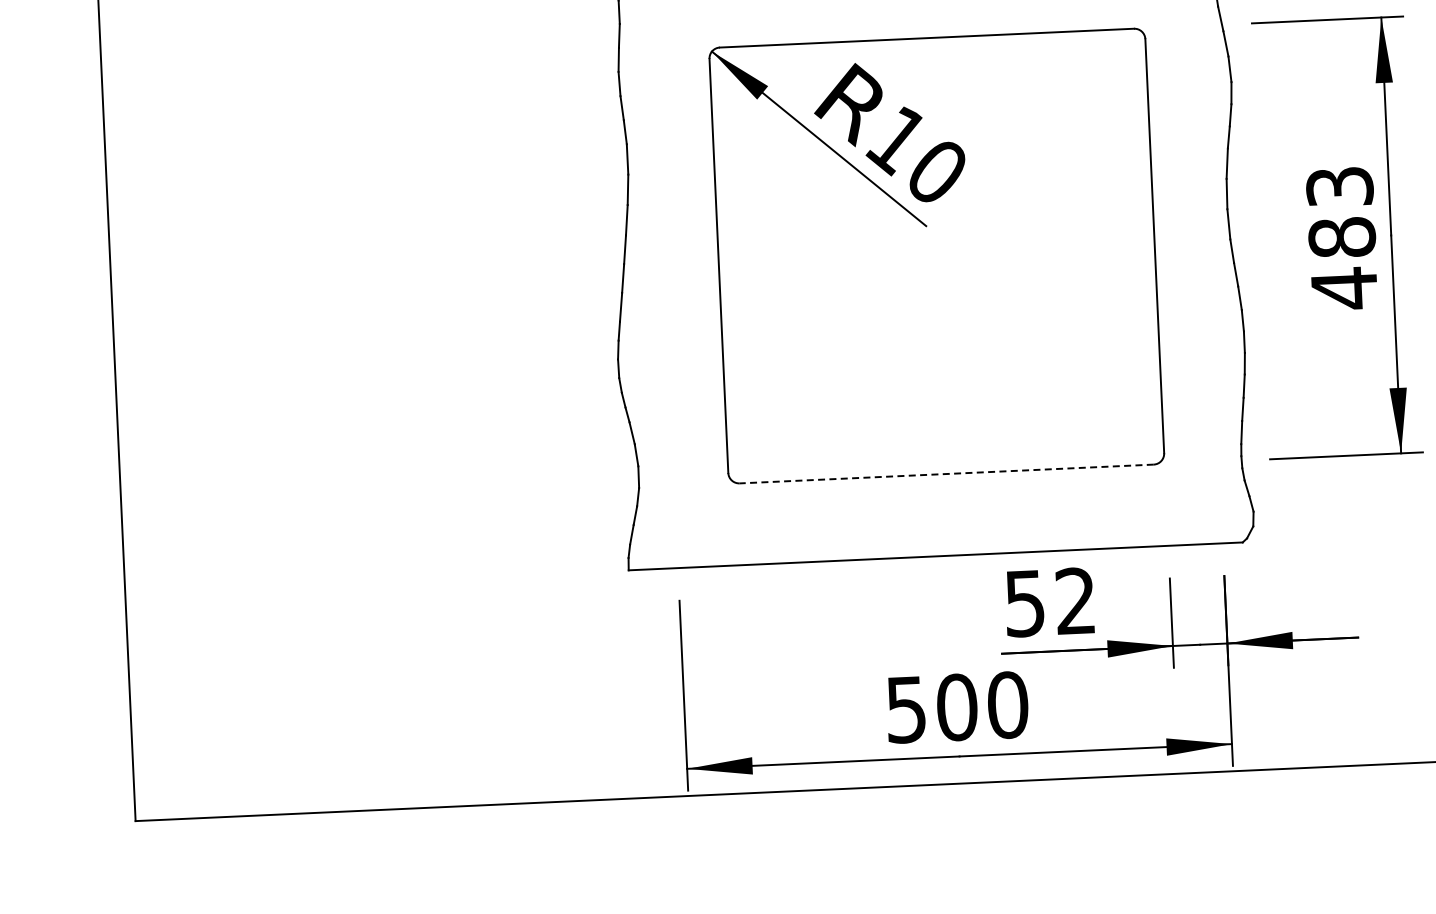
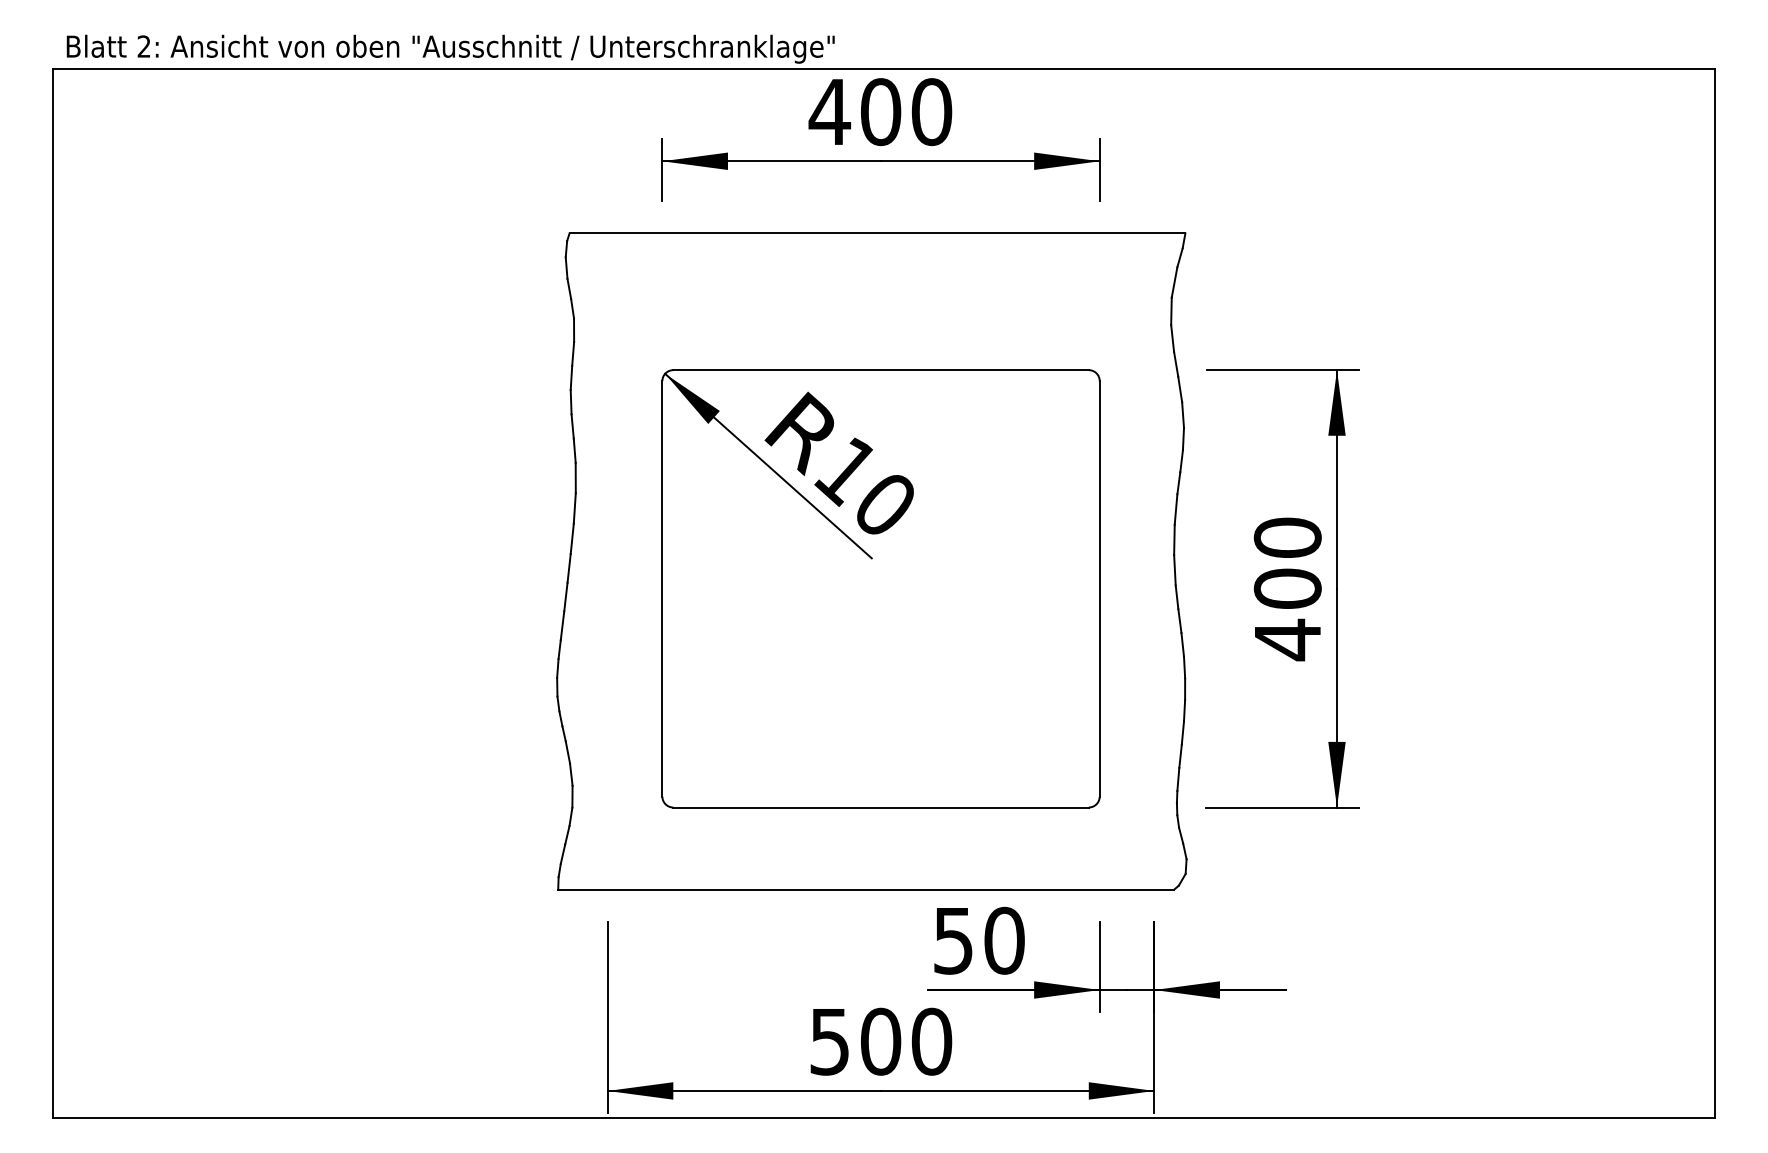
text: (1340, 211) -> (1287, 562), 483 -> 400
line: (947, 473) -> (881, 807), dashed -> solid
text: (1075, 600) -> (1004, 940), 52 -> 50

